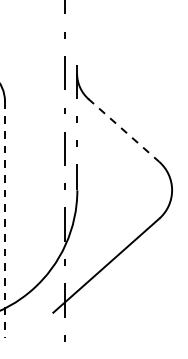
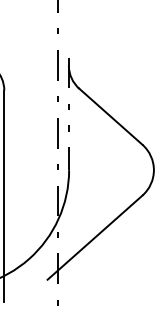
line: (123, 130) -> (110, 116), dashed -> solid
line: (5, 219) -> (4, 196), dashed -> solid

